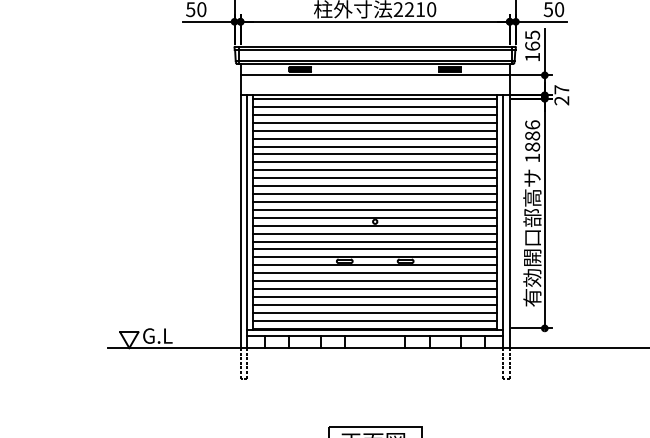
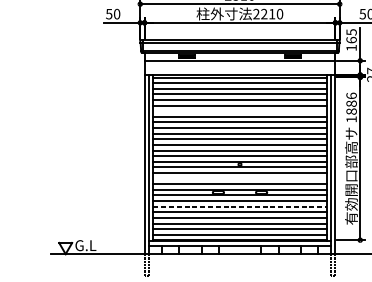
line: (375, 146) -> (240, 111), removed
line: (375, 241) -> (240, 178), removed
line: (375, 281) -> (240, 206), solid -> dashed

